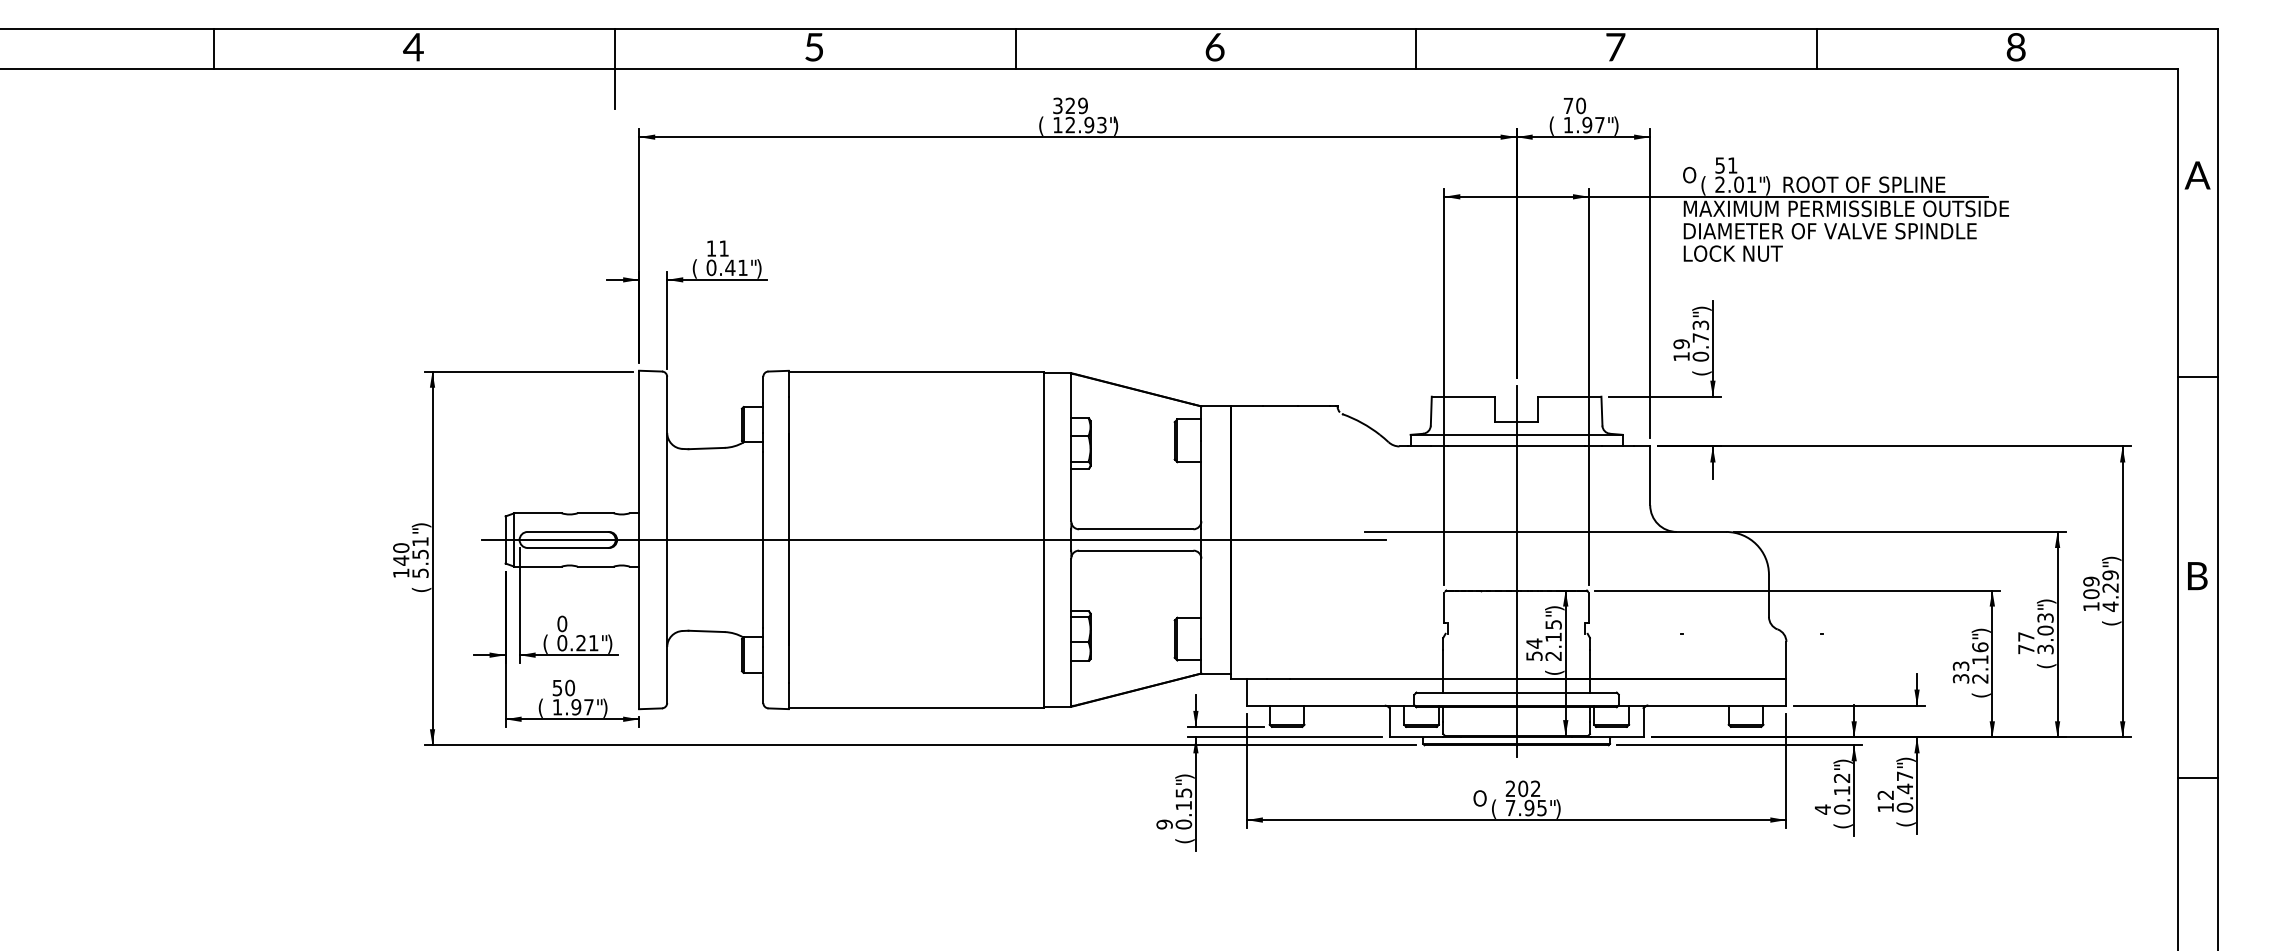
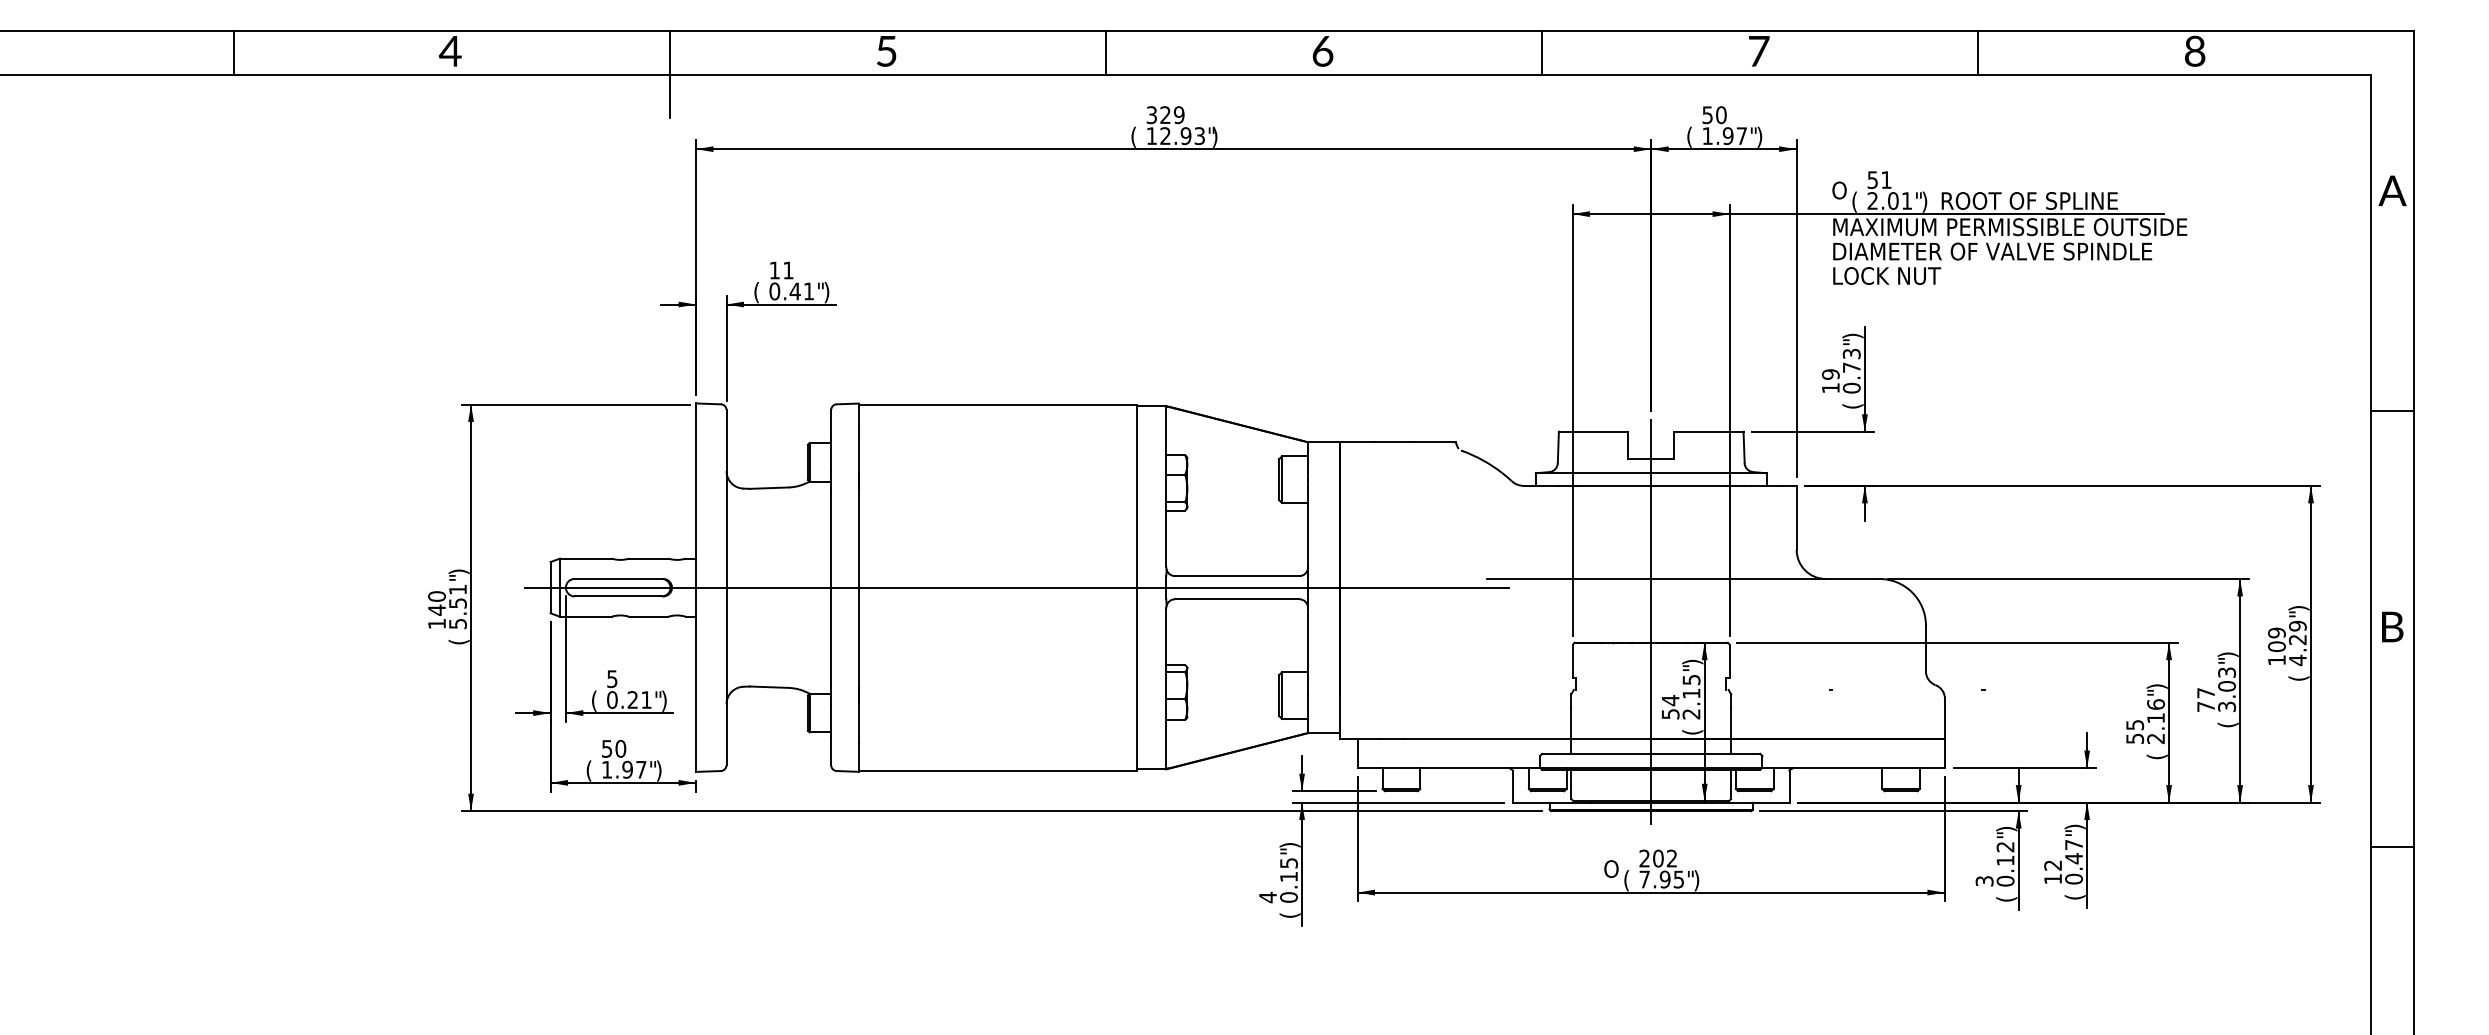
text: (1568, 106) -> (1707, 115), 70 -> 50
text: (562, 624) -> (612, 679), 0 -> 5
text: (1960, 672) -> (2134, 731), 33 -> 55
text: (1822, 808) -> (1984, 880), 4 -> 3
text: (1165, 824) -> (1268, 897), 9 -> 4

